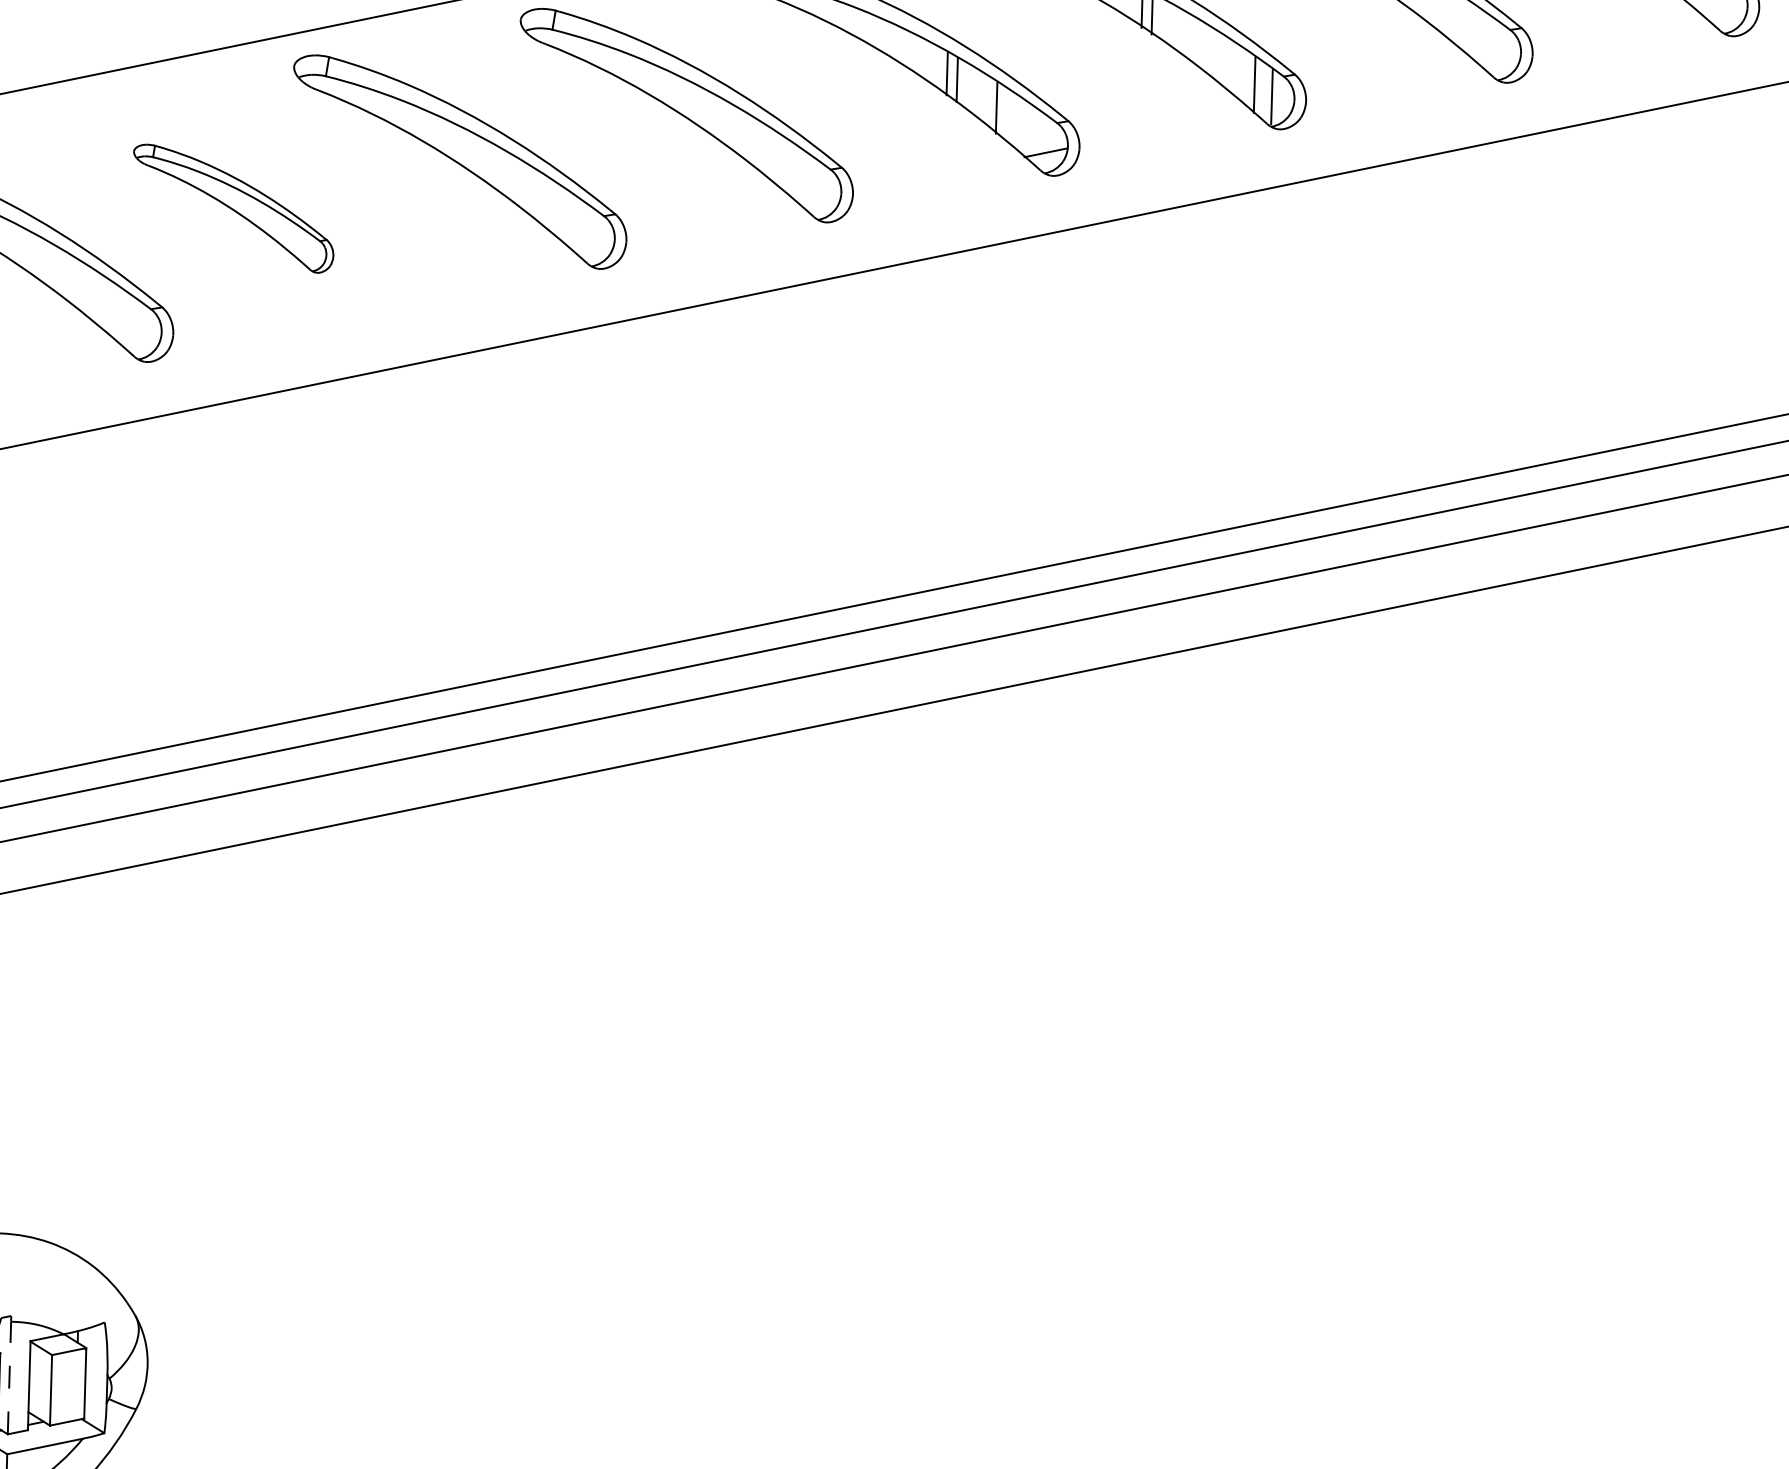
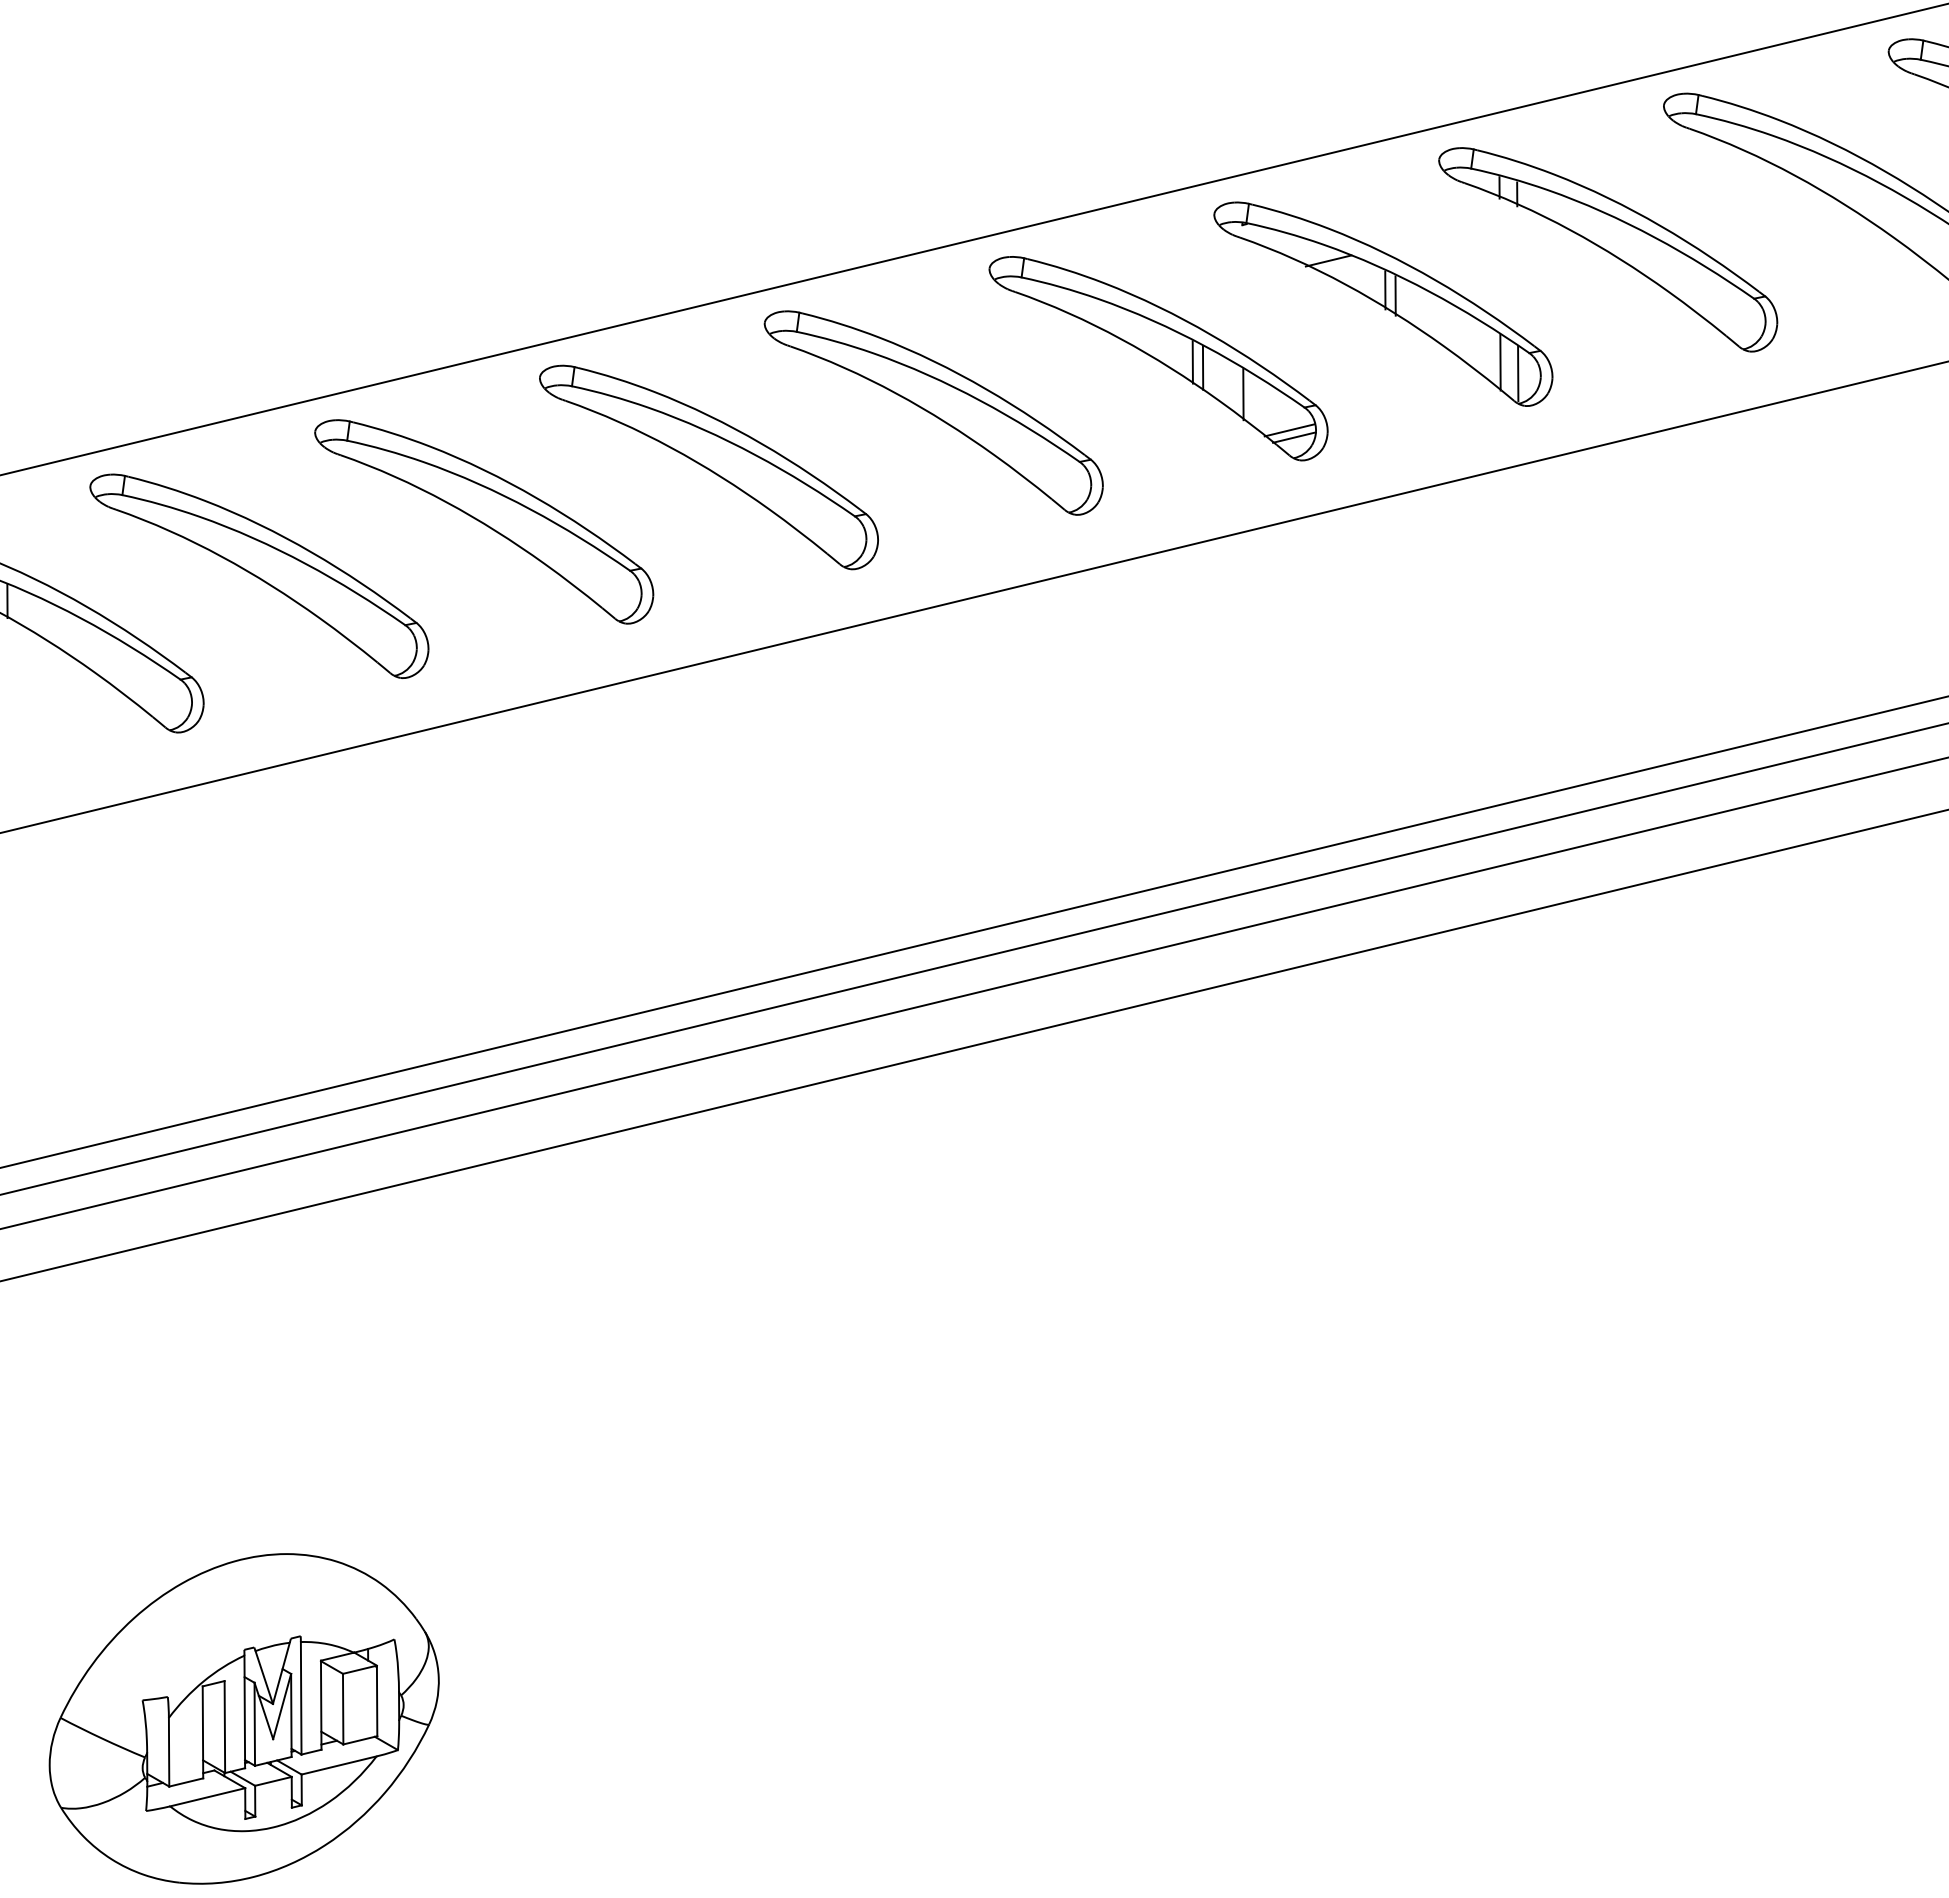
line: (1041, 145) -> (1289, 430), added
part: (233, 208) -> (484, 521), size x1.67
line: (9, 1377) -> (301, 1697), dashed -> solid

